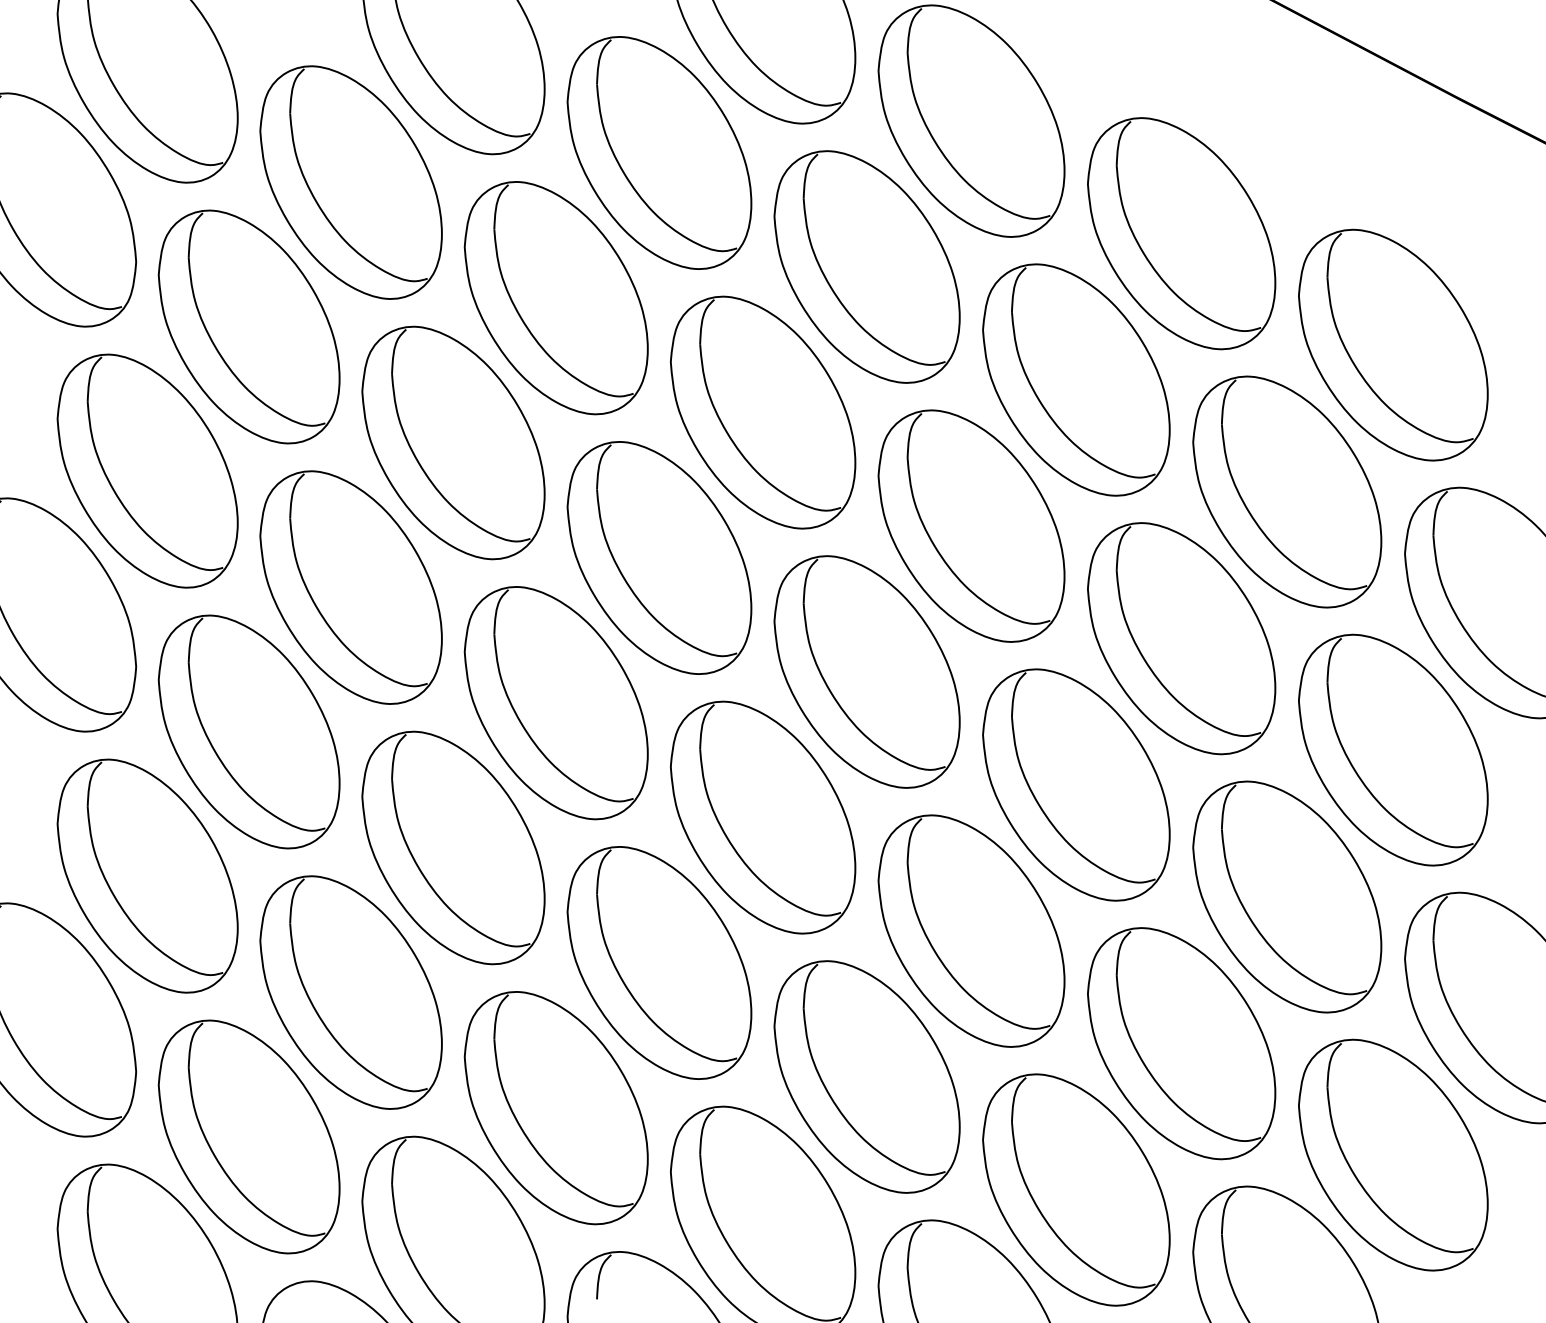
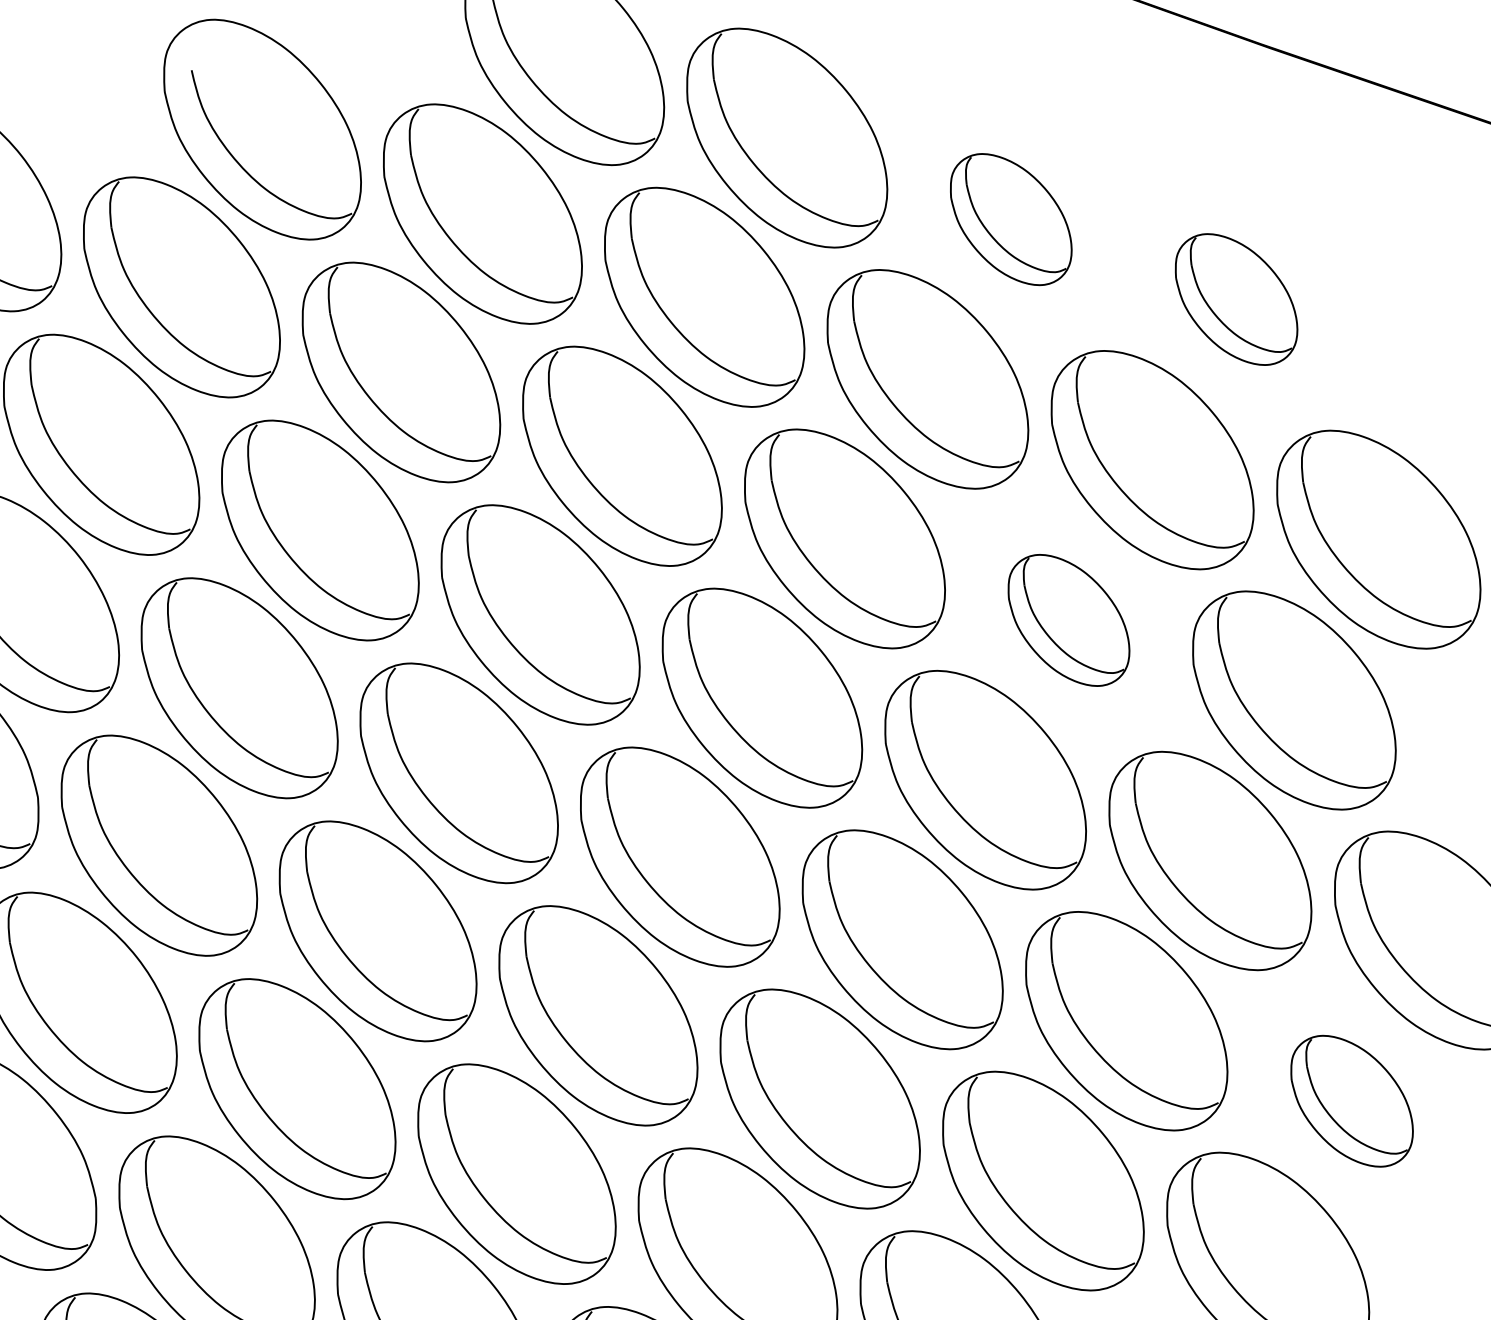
part: (1181, 233) -> (1010, 219), size x0.6
part: (1393, 344) -> (1236, 298), size x0.6
part: (1181, 638) -> (1068, 620), size x0.6
part: (1393, 1154) -> (1351, 1100), size x0.6

